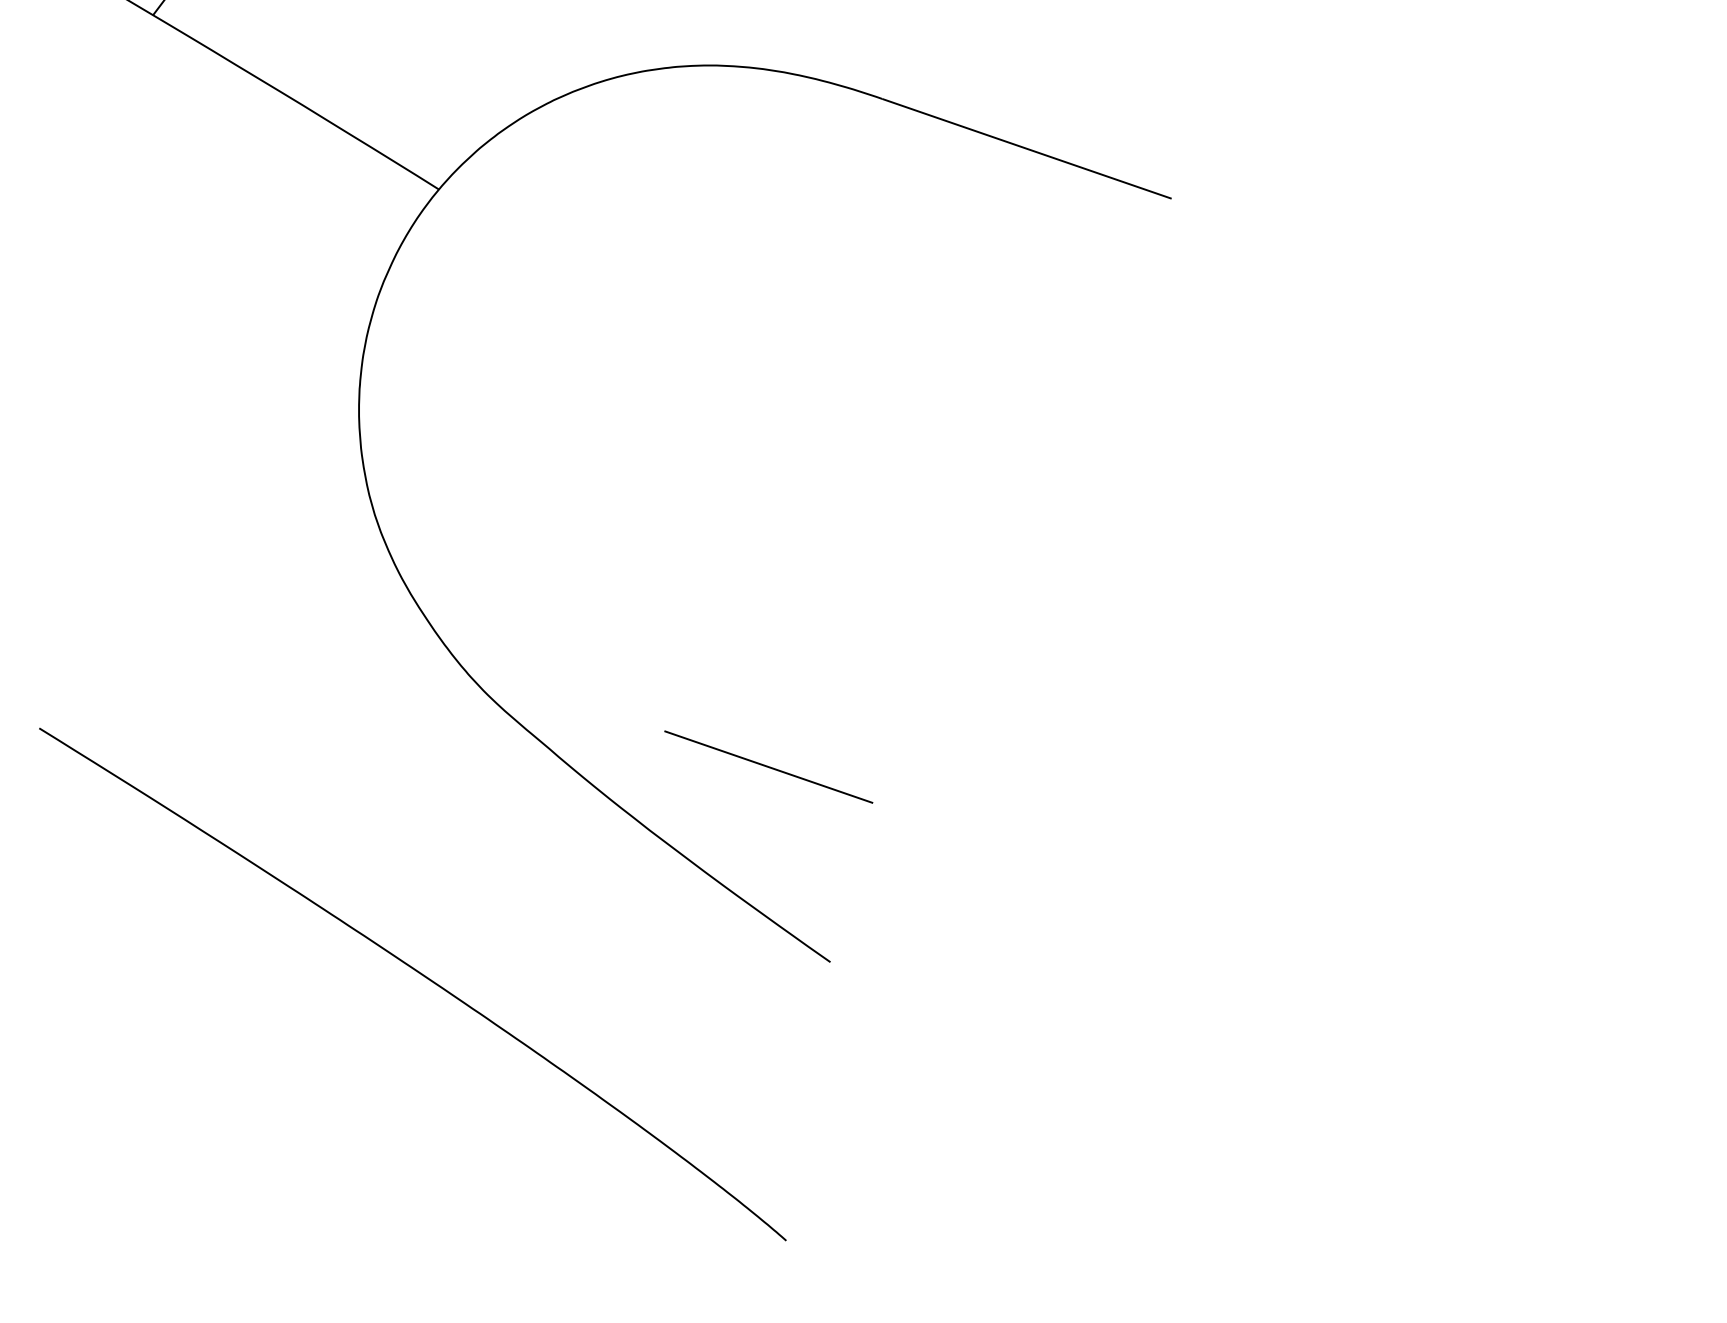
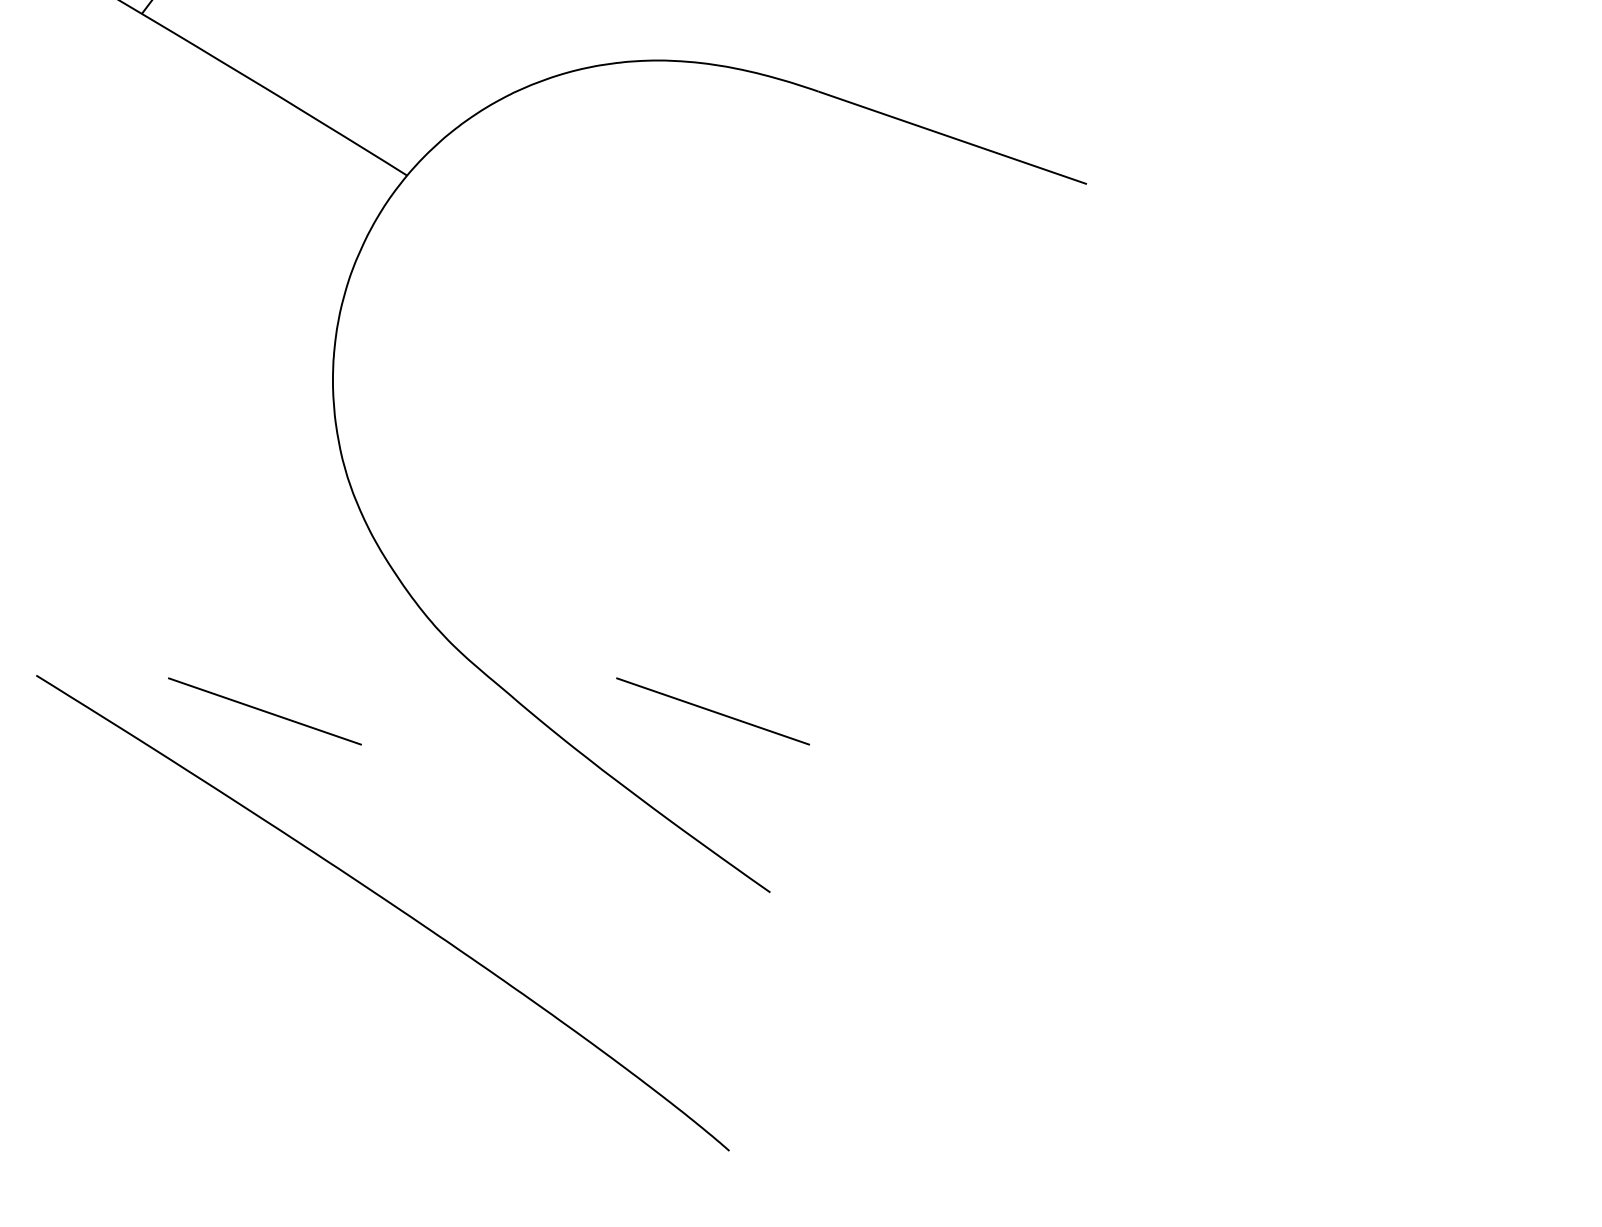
line: (285, 766) -> (264, 710), added

